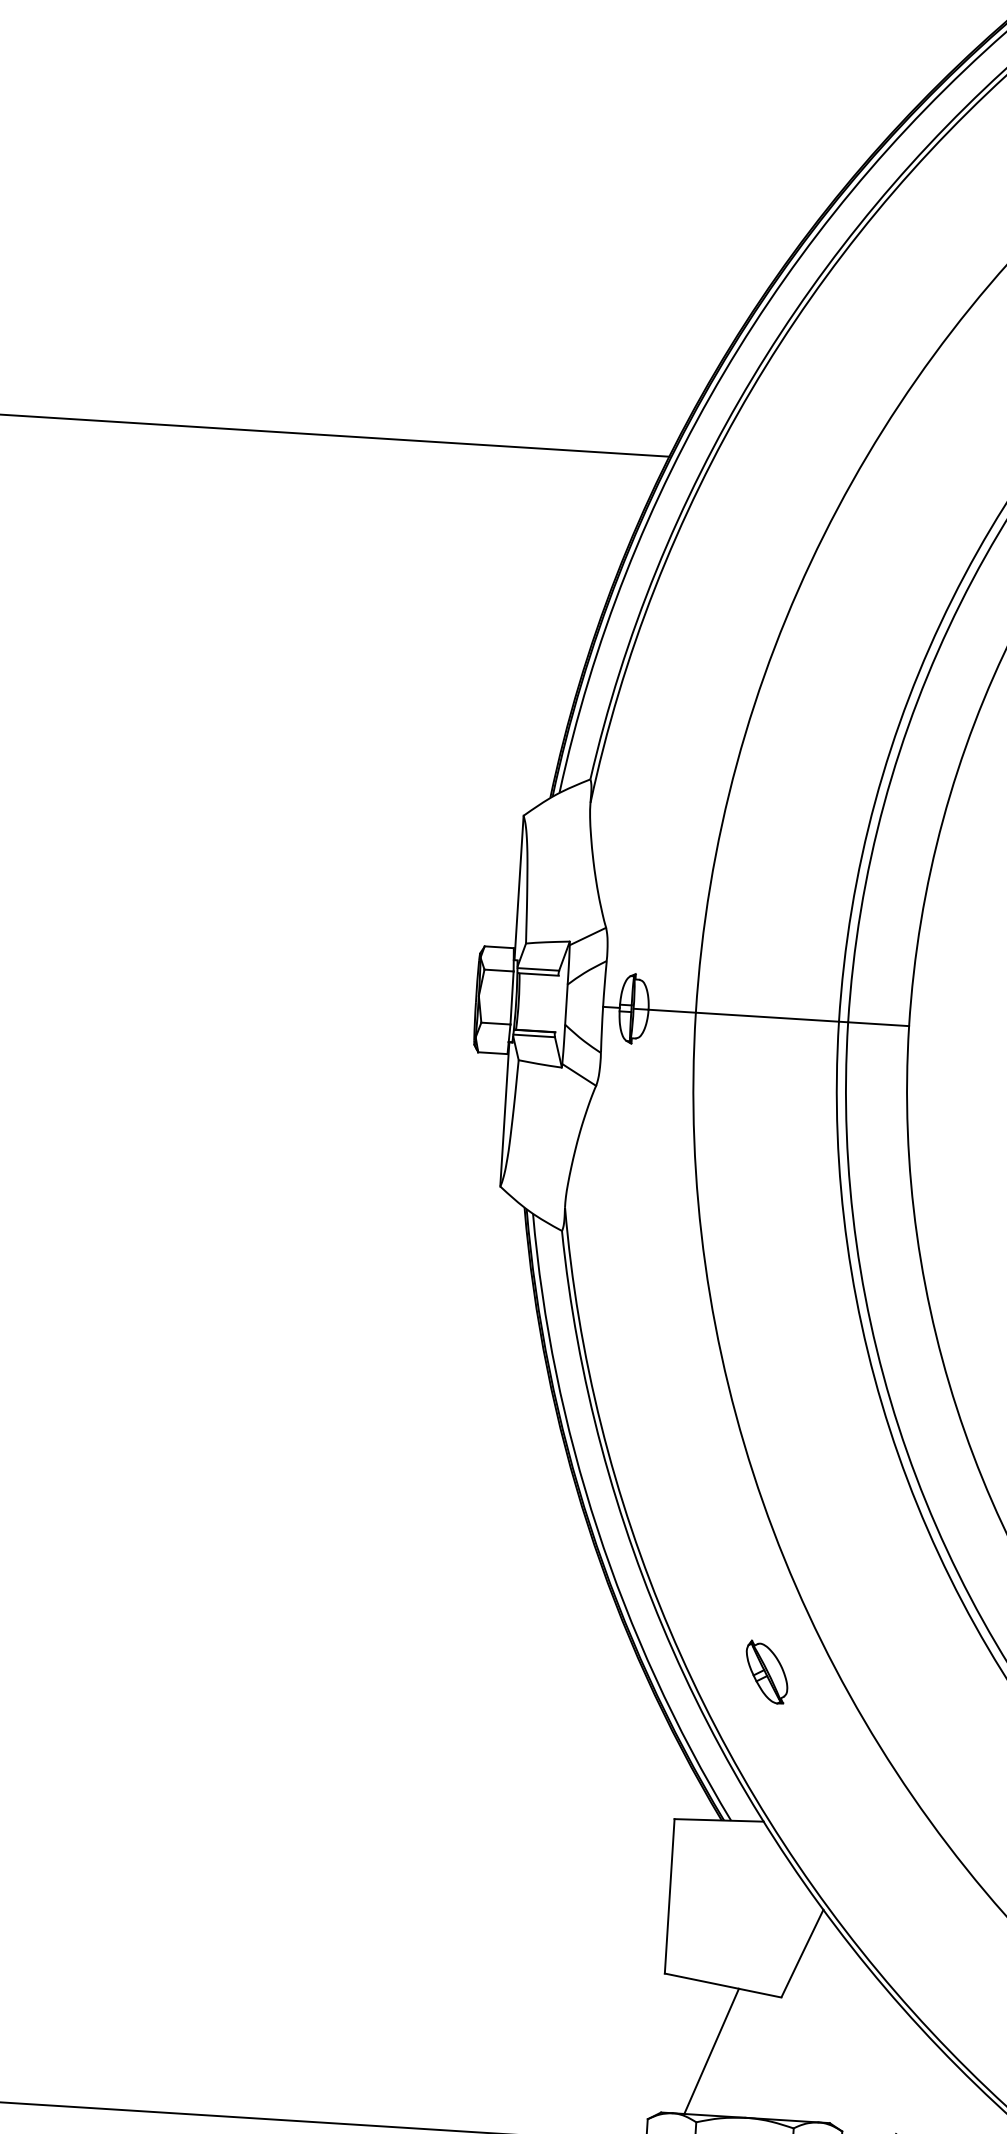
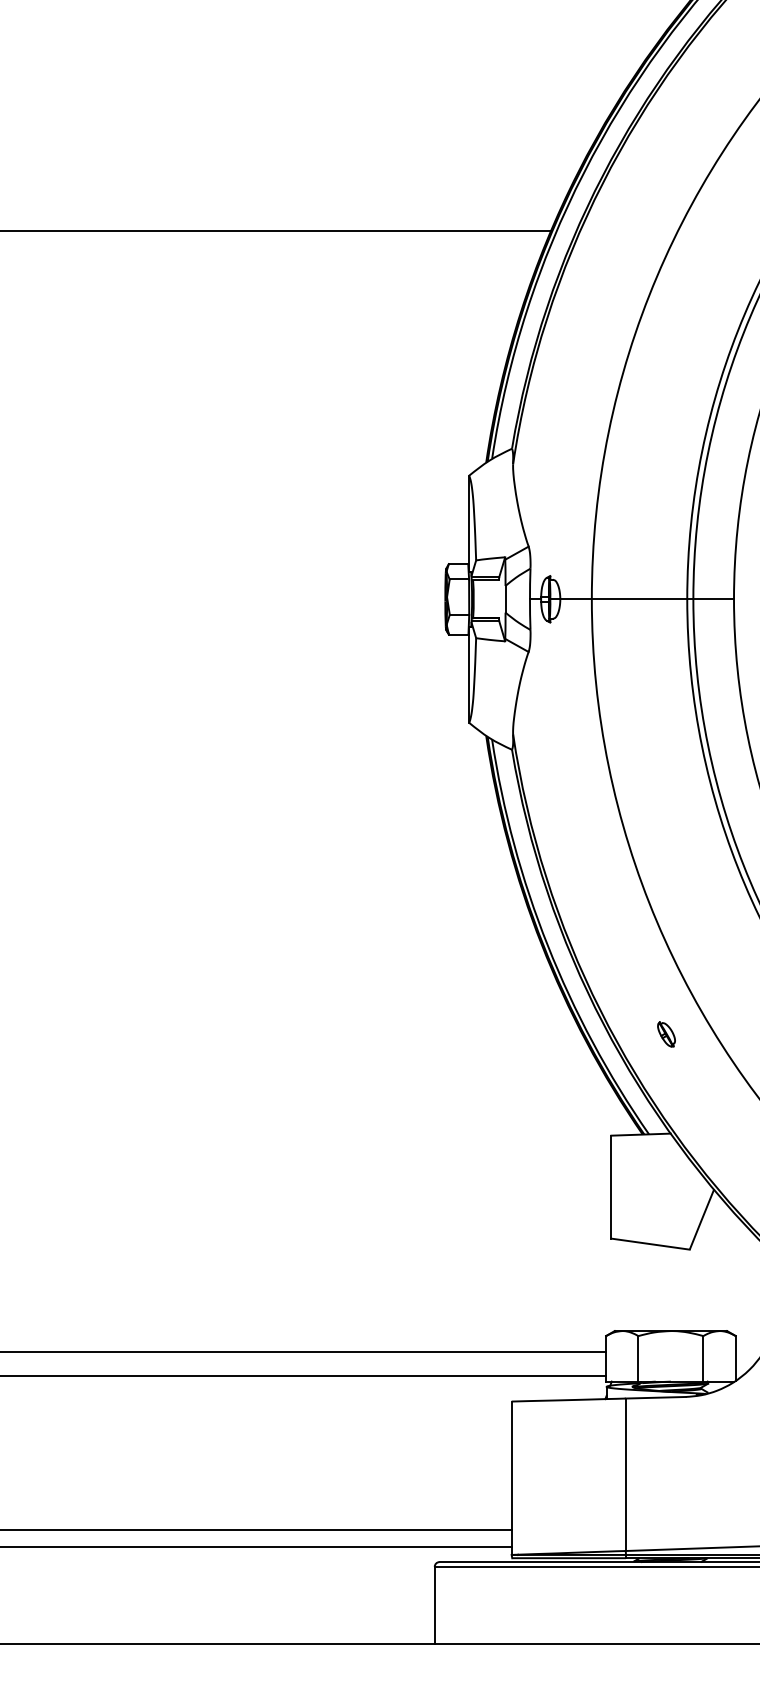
part: (766, 1672) -> (666, 1034), size x0.6
line: (711, 2051) -> (645, 1288), removed

